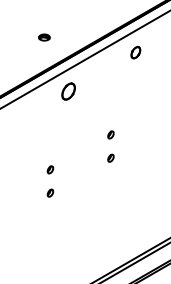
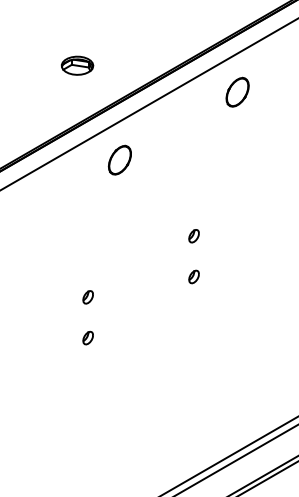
part: (44, 37) -> (77, 65), size x1.67
part: (135, 52) -> (237, 91), size x1.43

